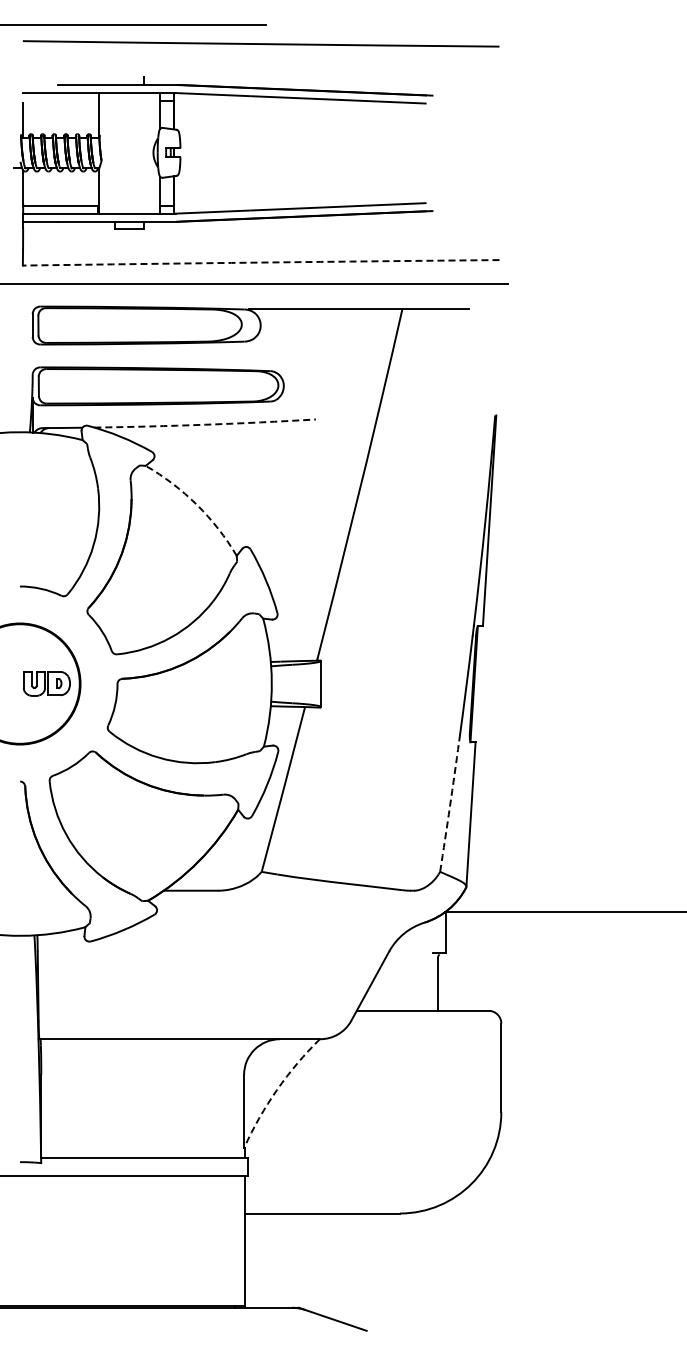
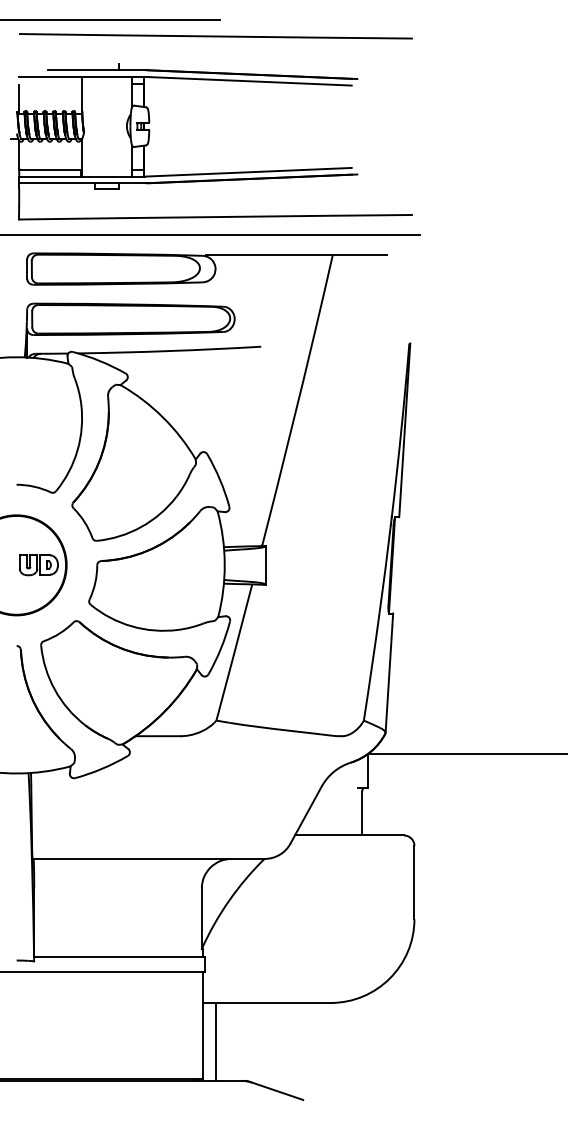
arc: (261, 262) -> (216, 216), dashed -> solid
arc: (205, 424) -> (169, 350), dashed -> solid
arc: (197, 504) -> (163, 416), dashed -> solid
arc: (449, 806) -> (371, 666), dashed -> solid
arc: (277, 1089) -> (229, 900), dashed -> solid
line: (260, 1260) -> (215, 1041), added

